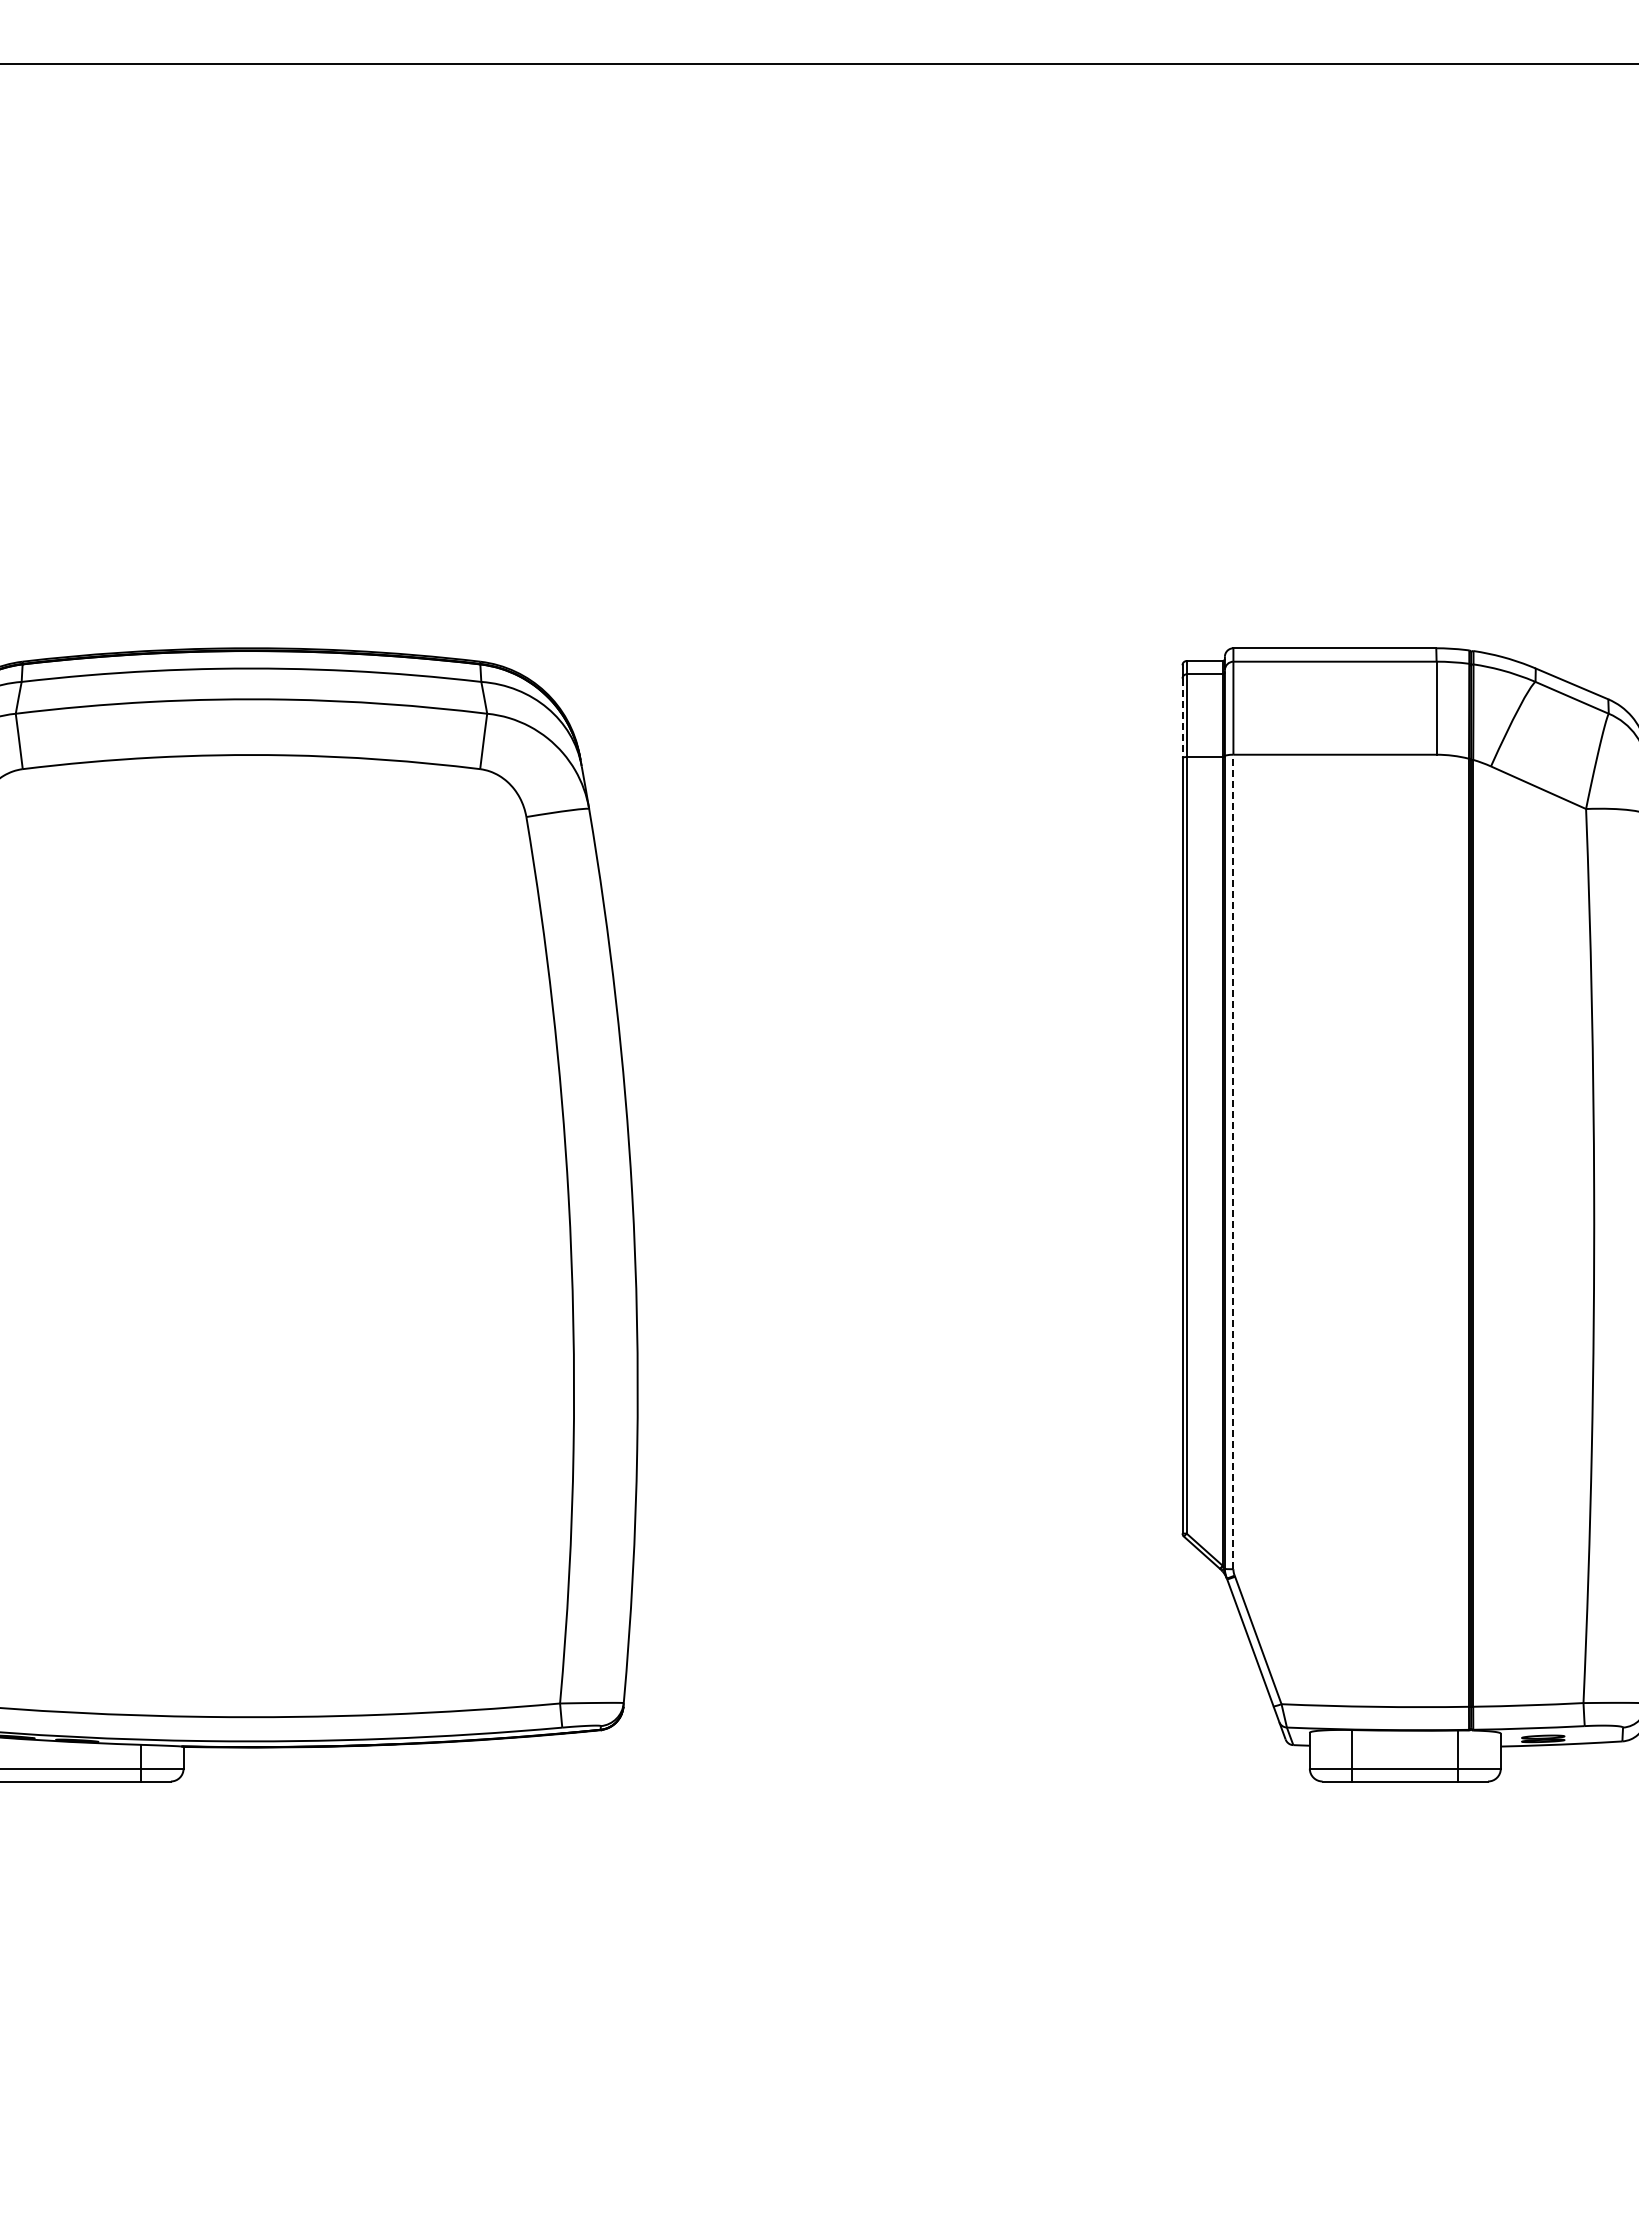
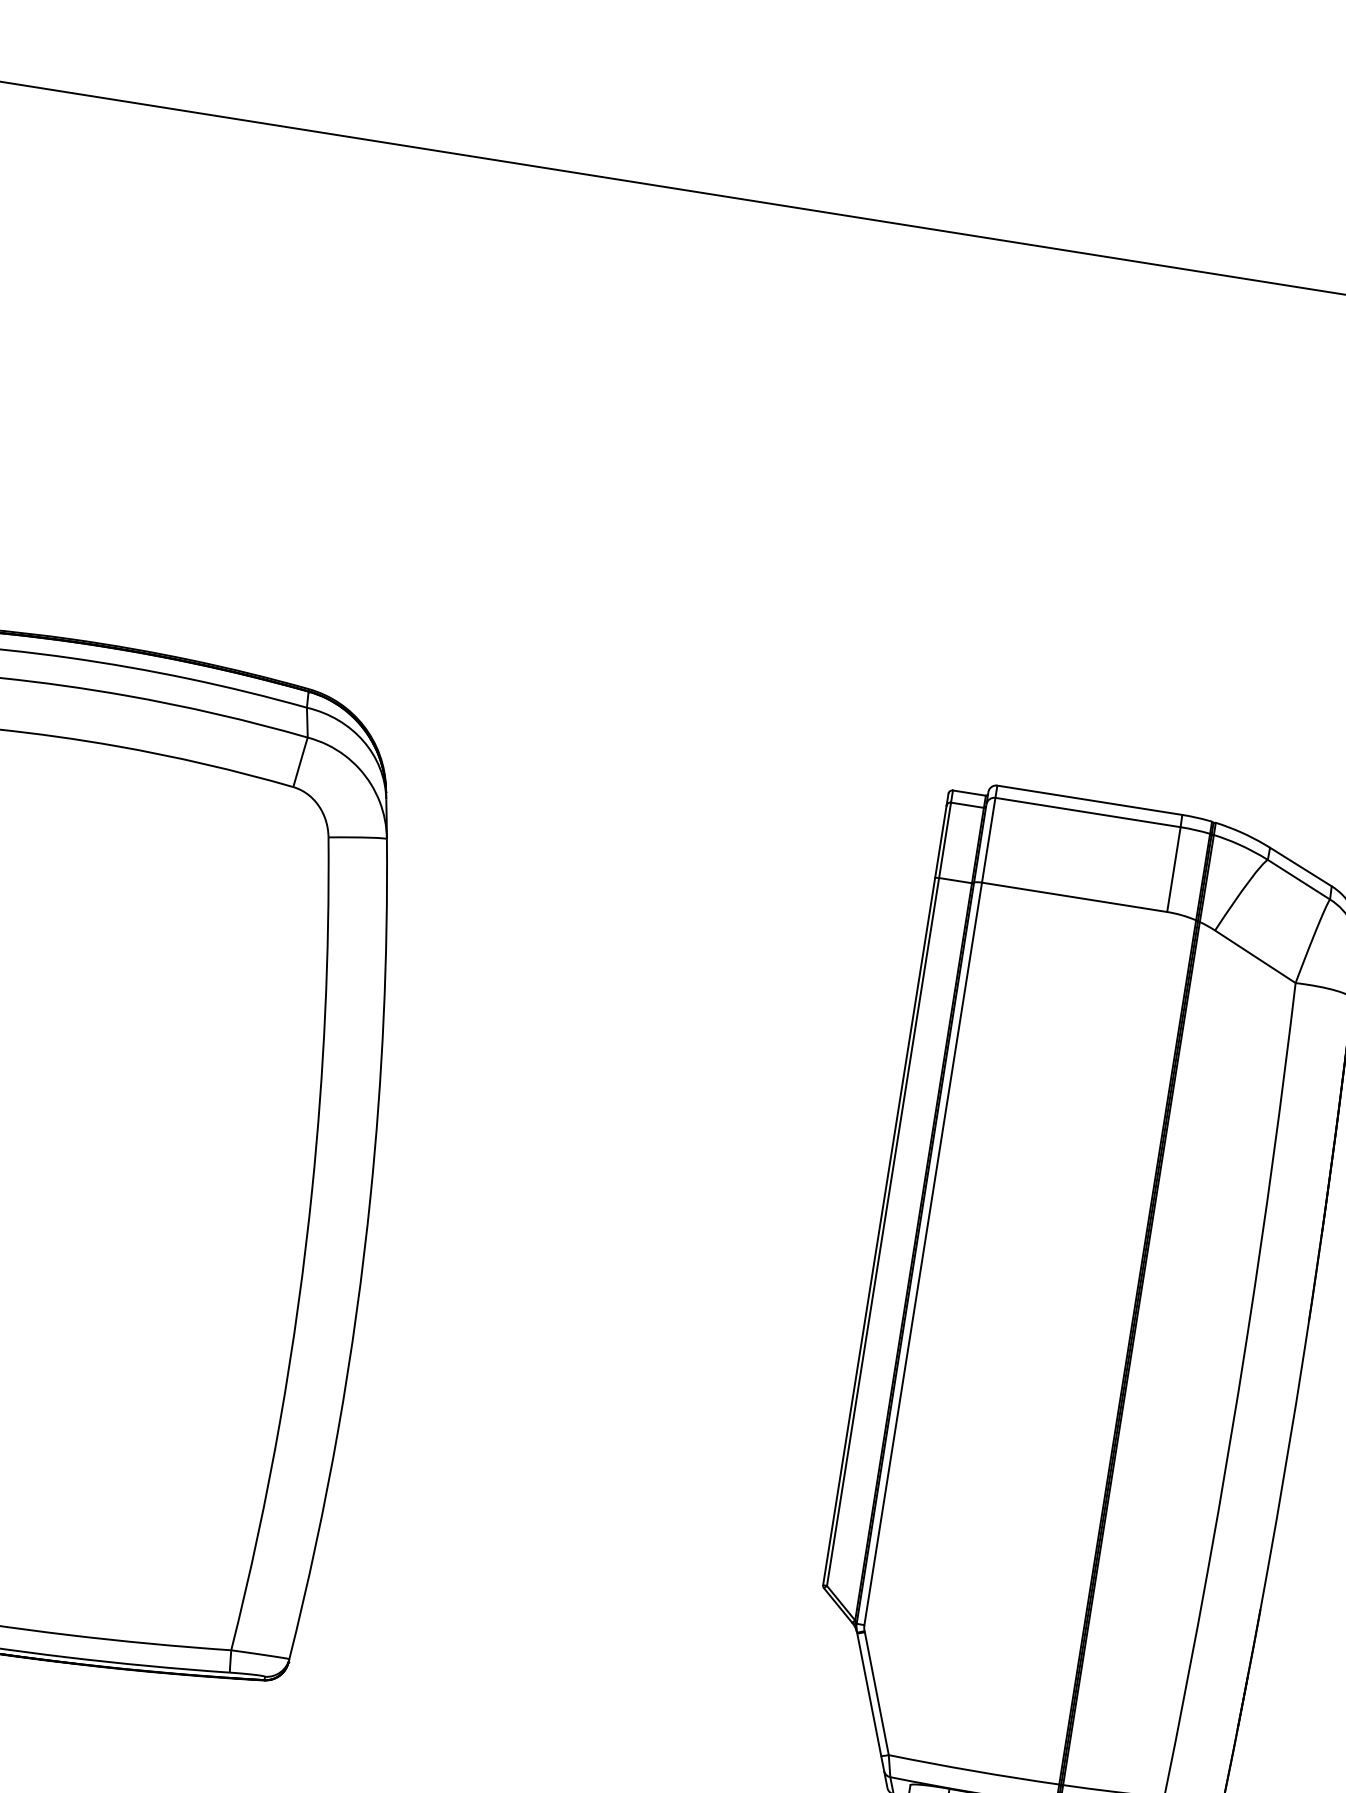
line: (1182, 718) -> (940, 842), dashed -> solid
line: (1233, 1161) -> (923, 1253), dashed -> solid

